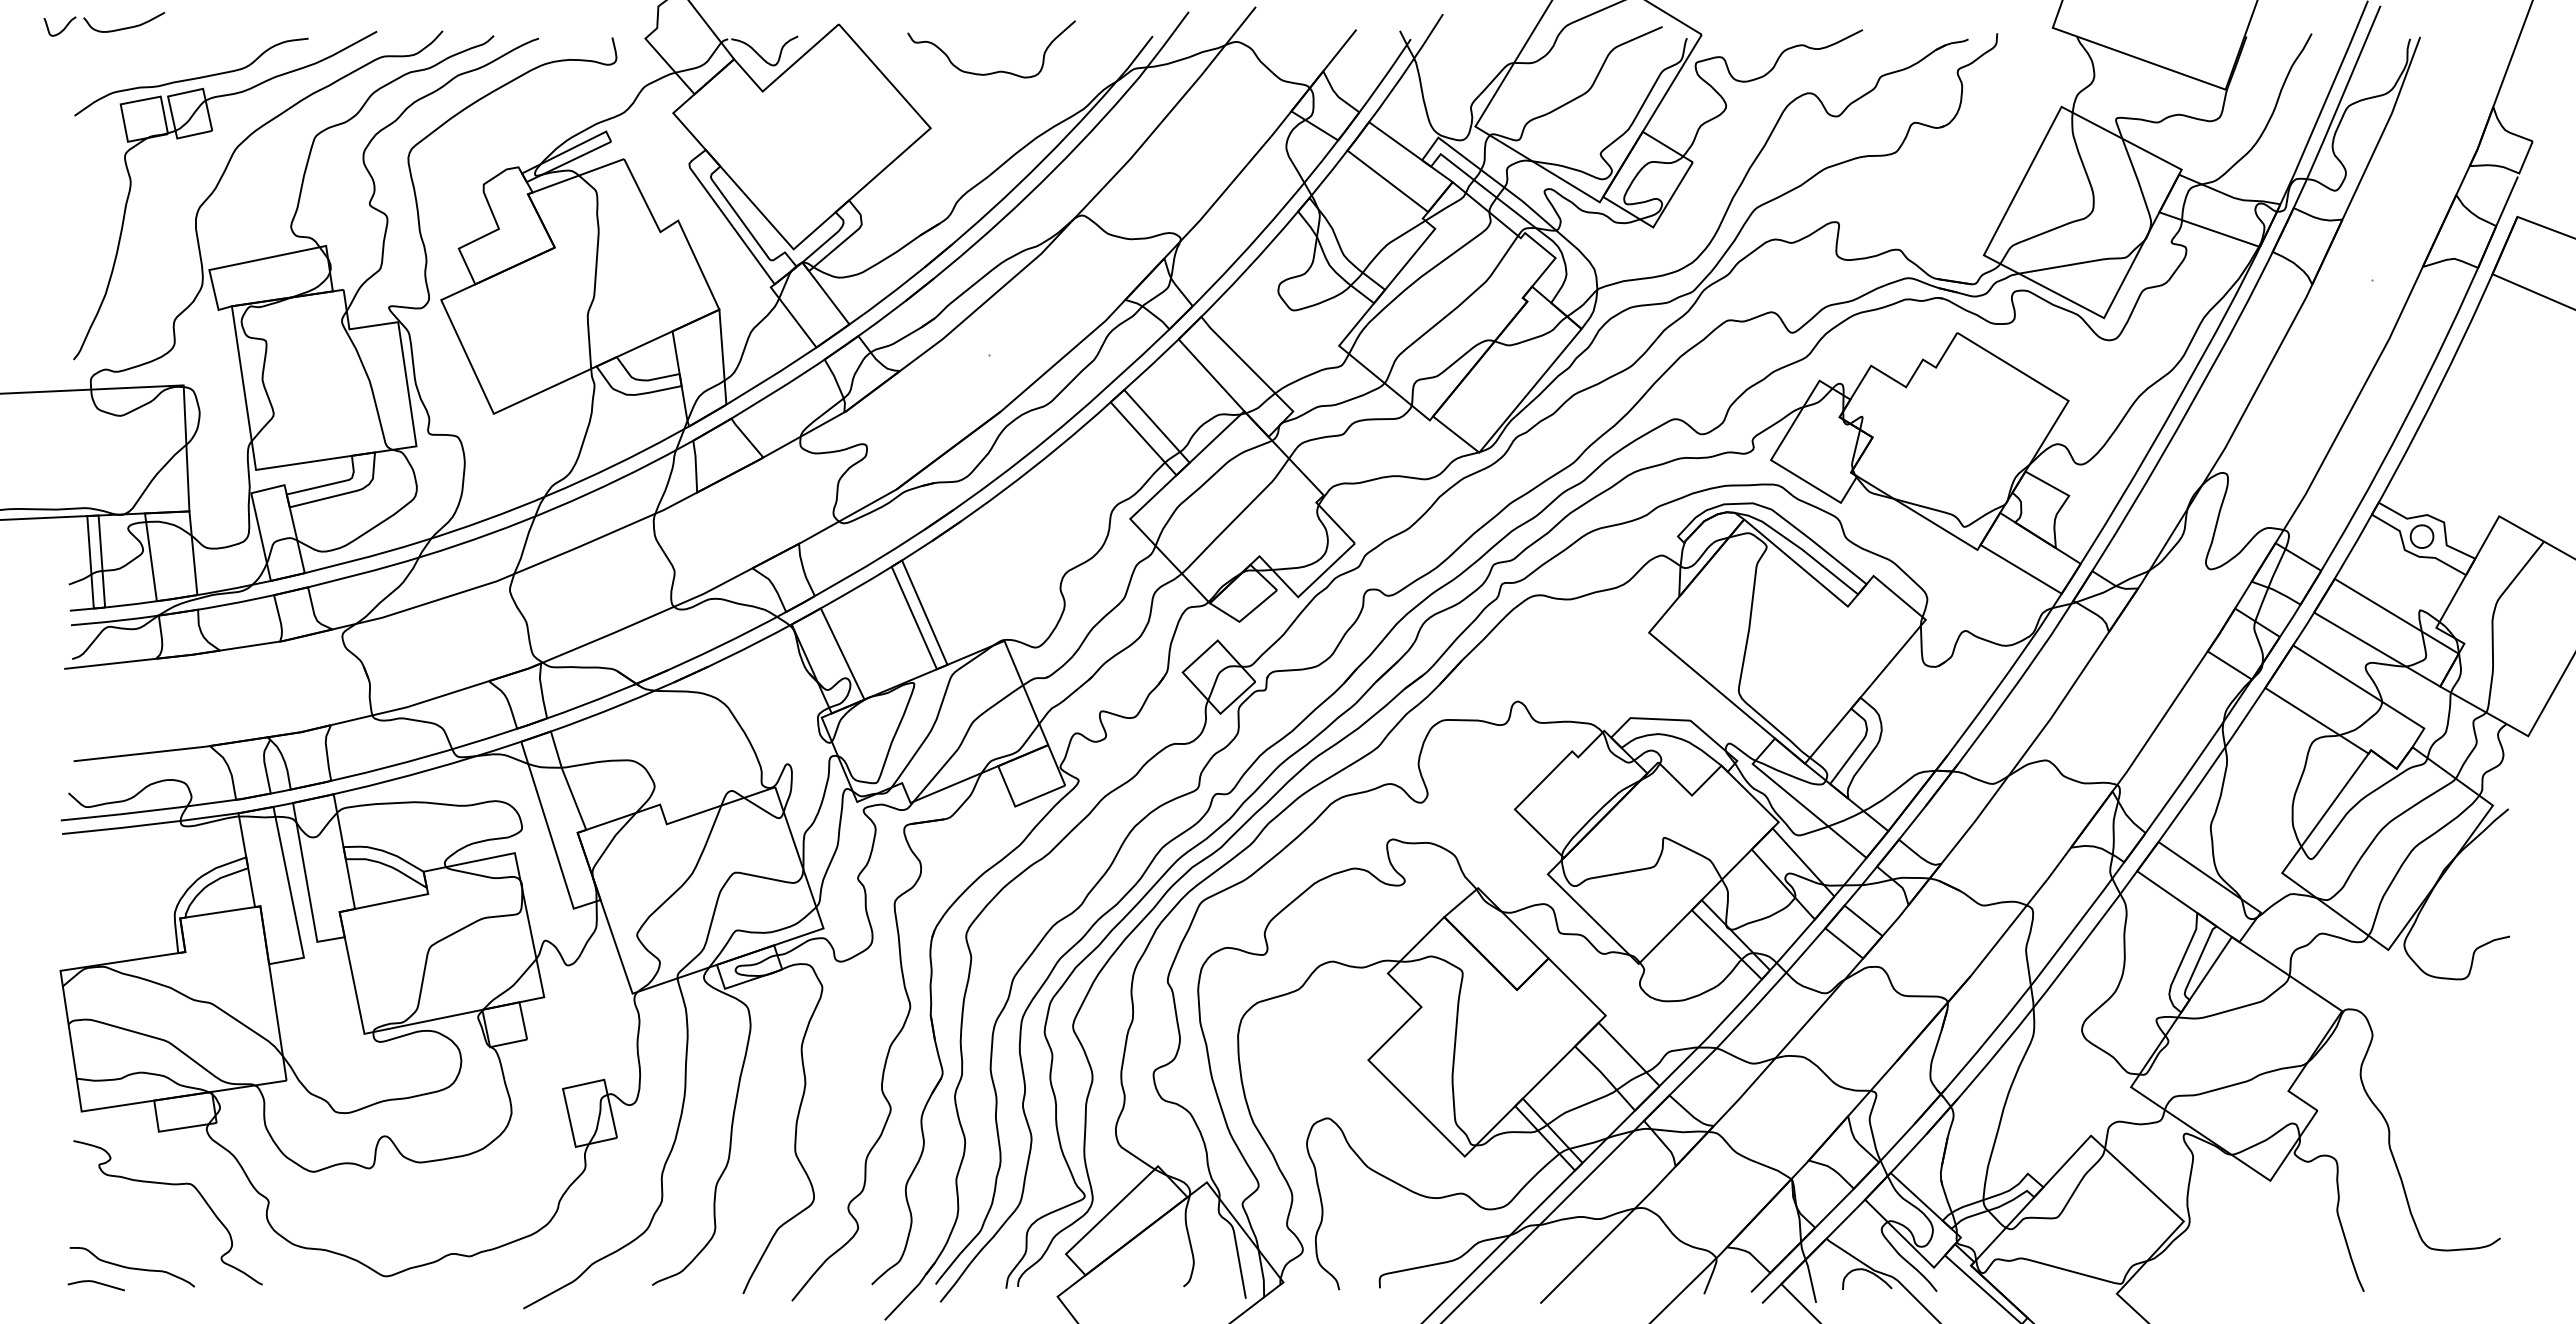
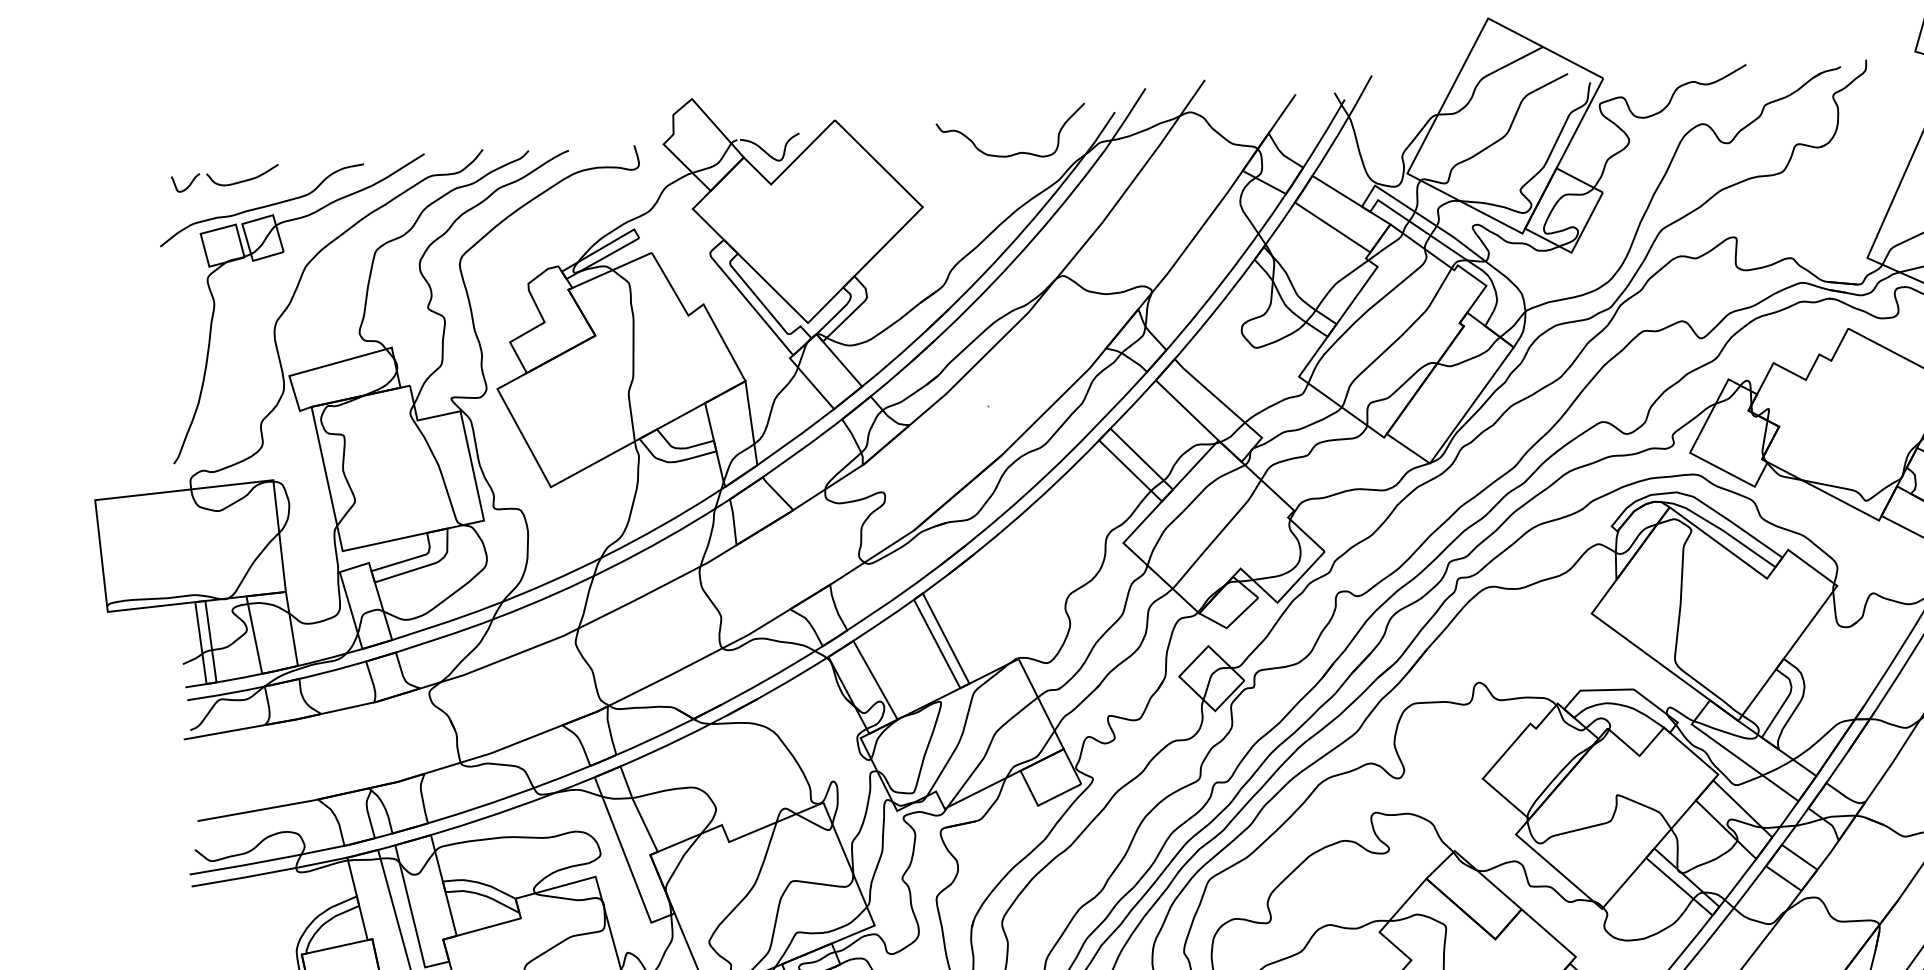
part: (101, 30) -> (223, 184), moved
curve: (995, 71) -> (1016, 152), moved

